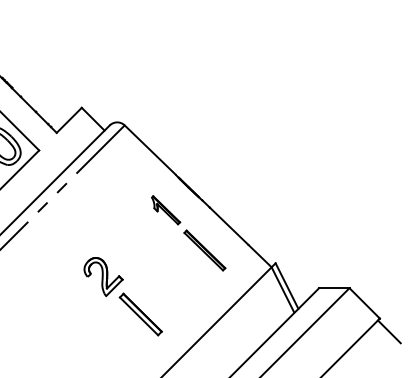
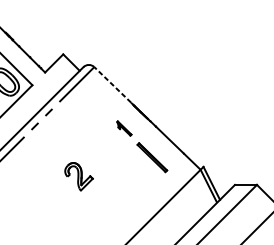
line: (149, 149) -> (112, 84), solid -> dashed
part: (166, 210) -> (124, 128), size x0.7
part: (140, 314) -> (105, 203), removed

